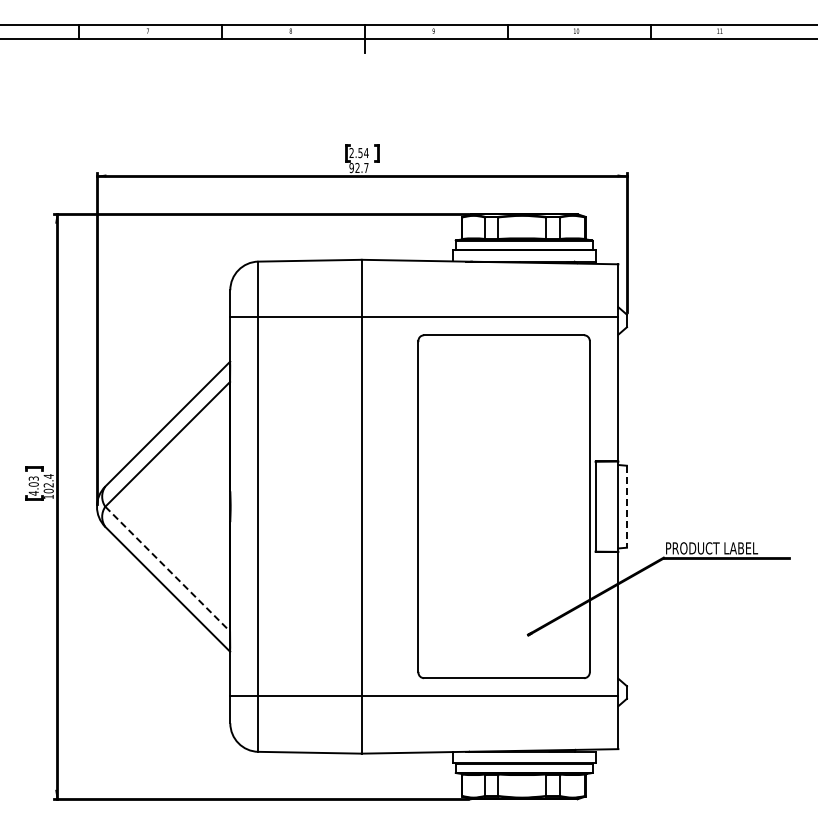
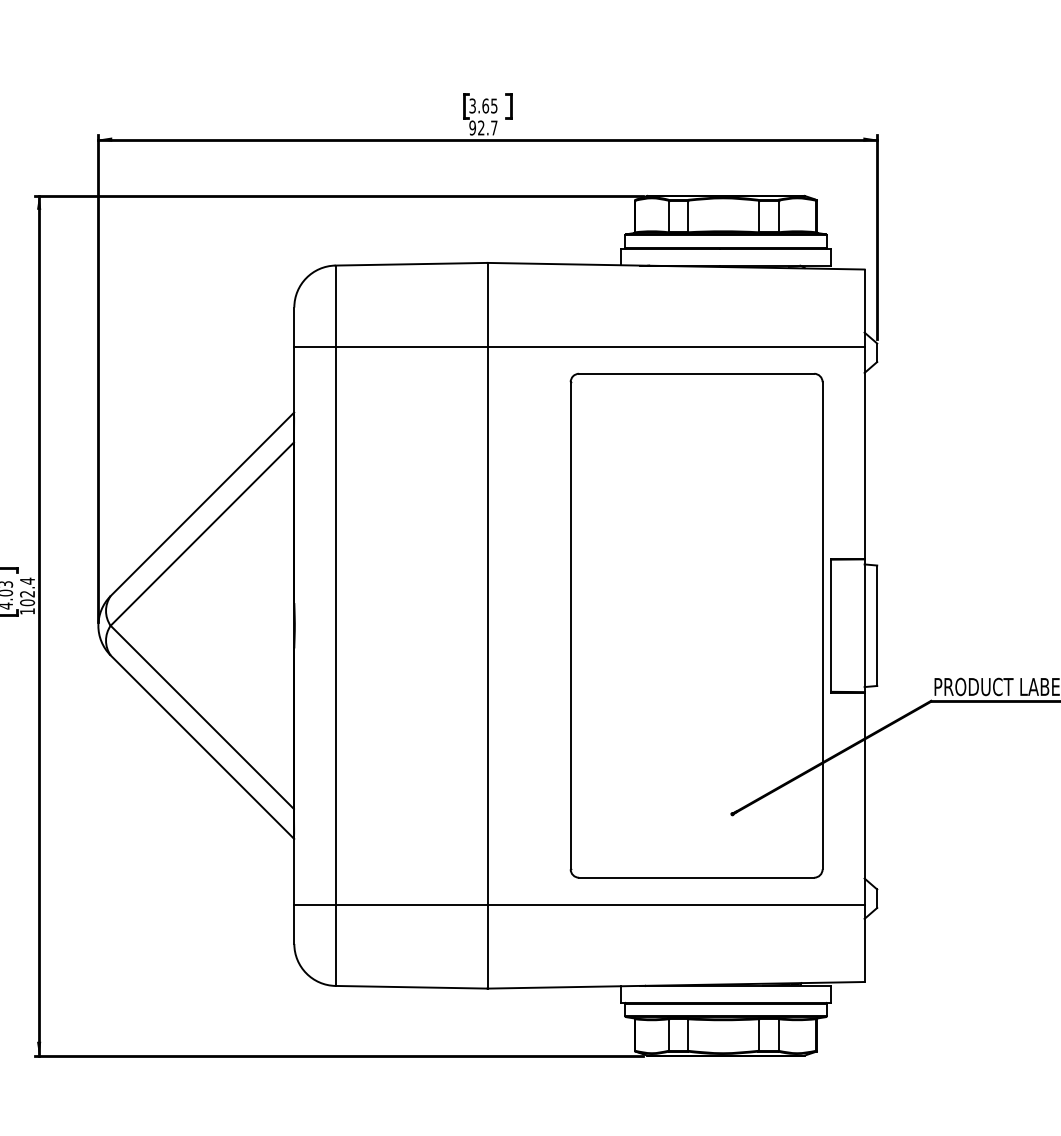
text: (358, 153) -> (482, 106), 2.54 -> 3.65
line: (626, 506) -> (876, 625), dashed -> solid
line: (168, 569) -> (203, 717), dashed -> solid

